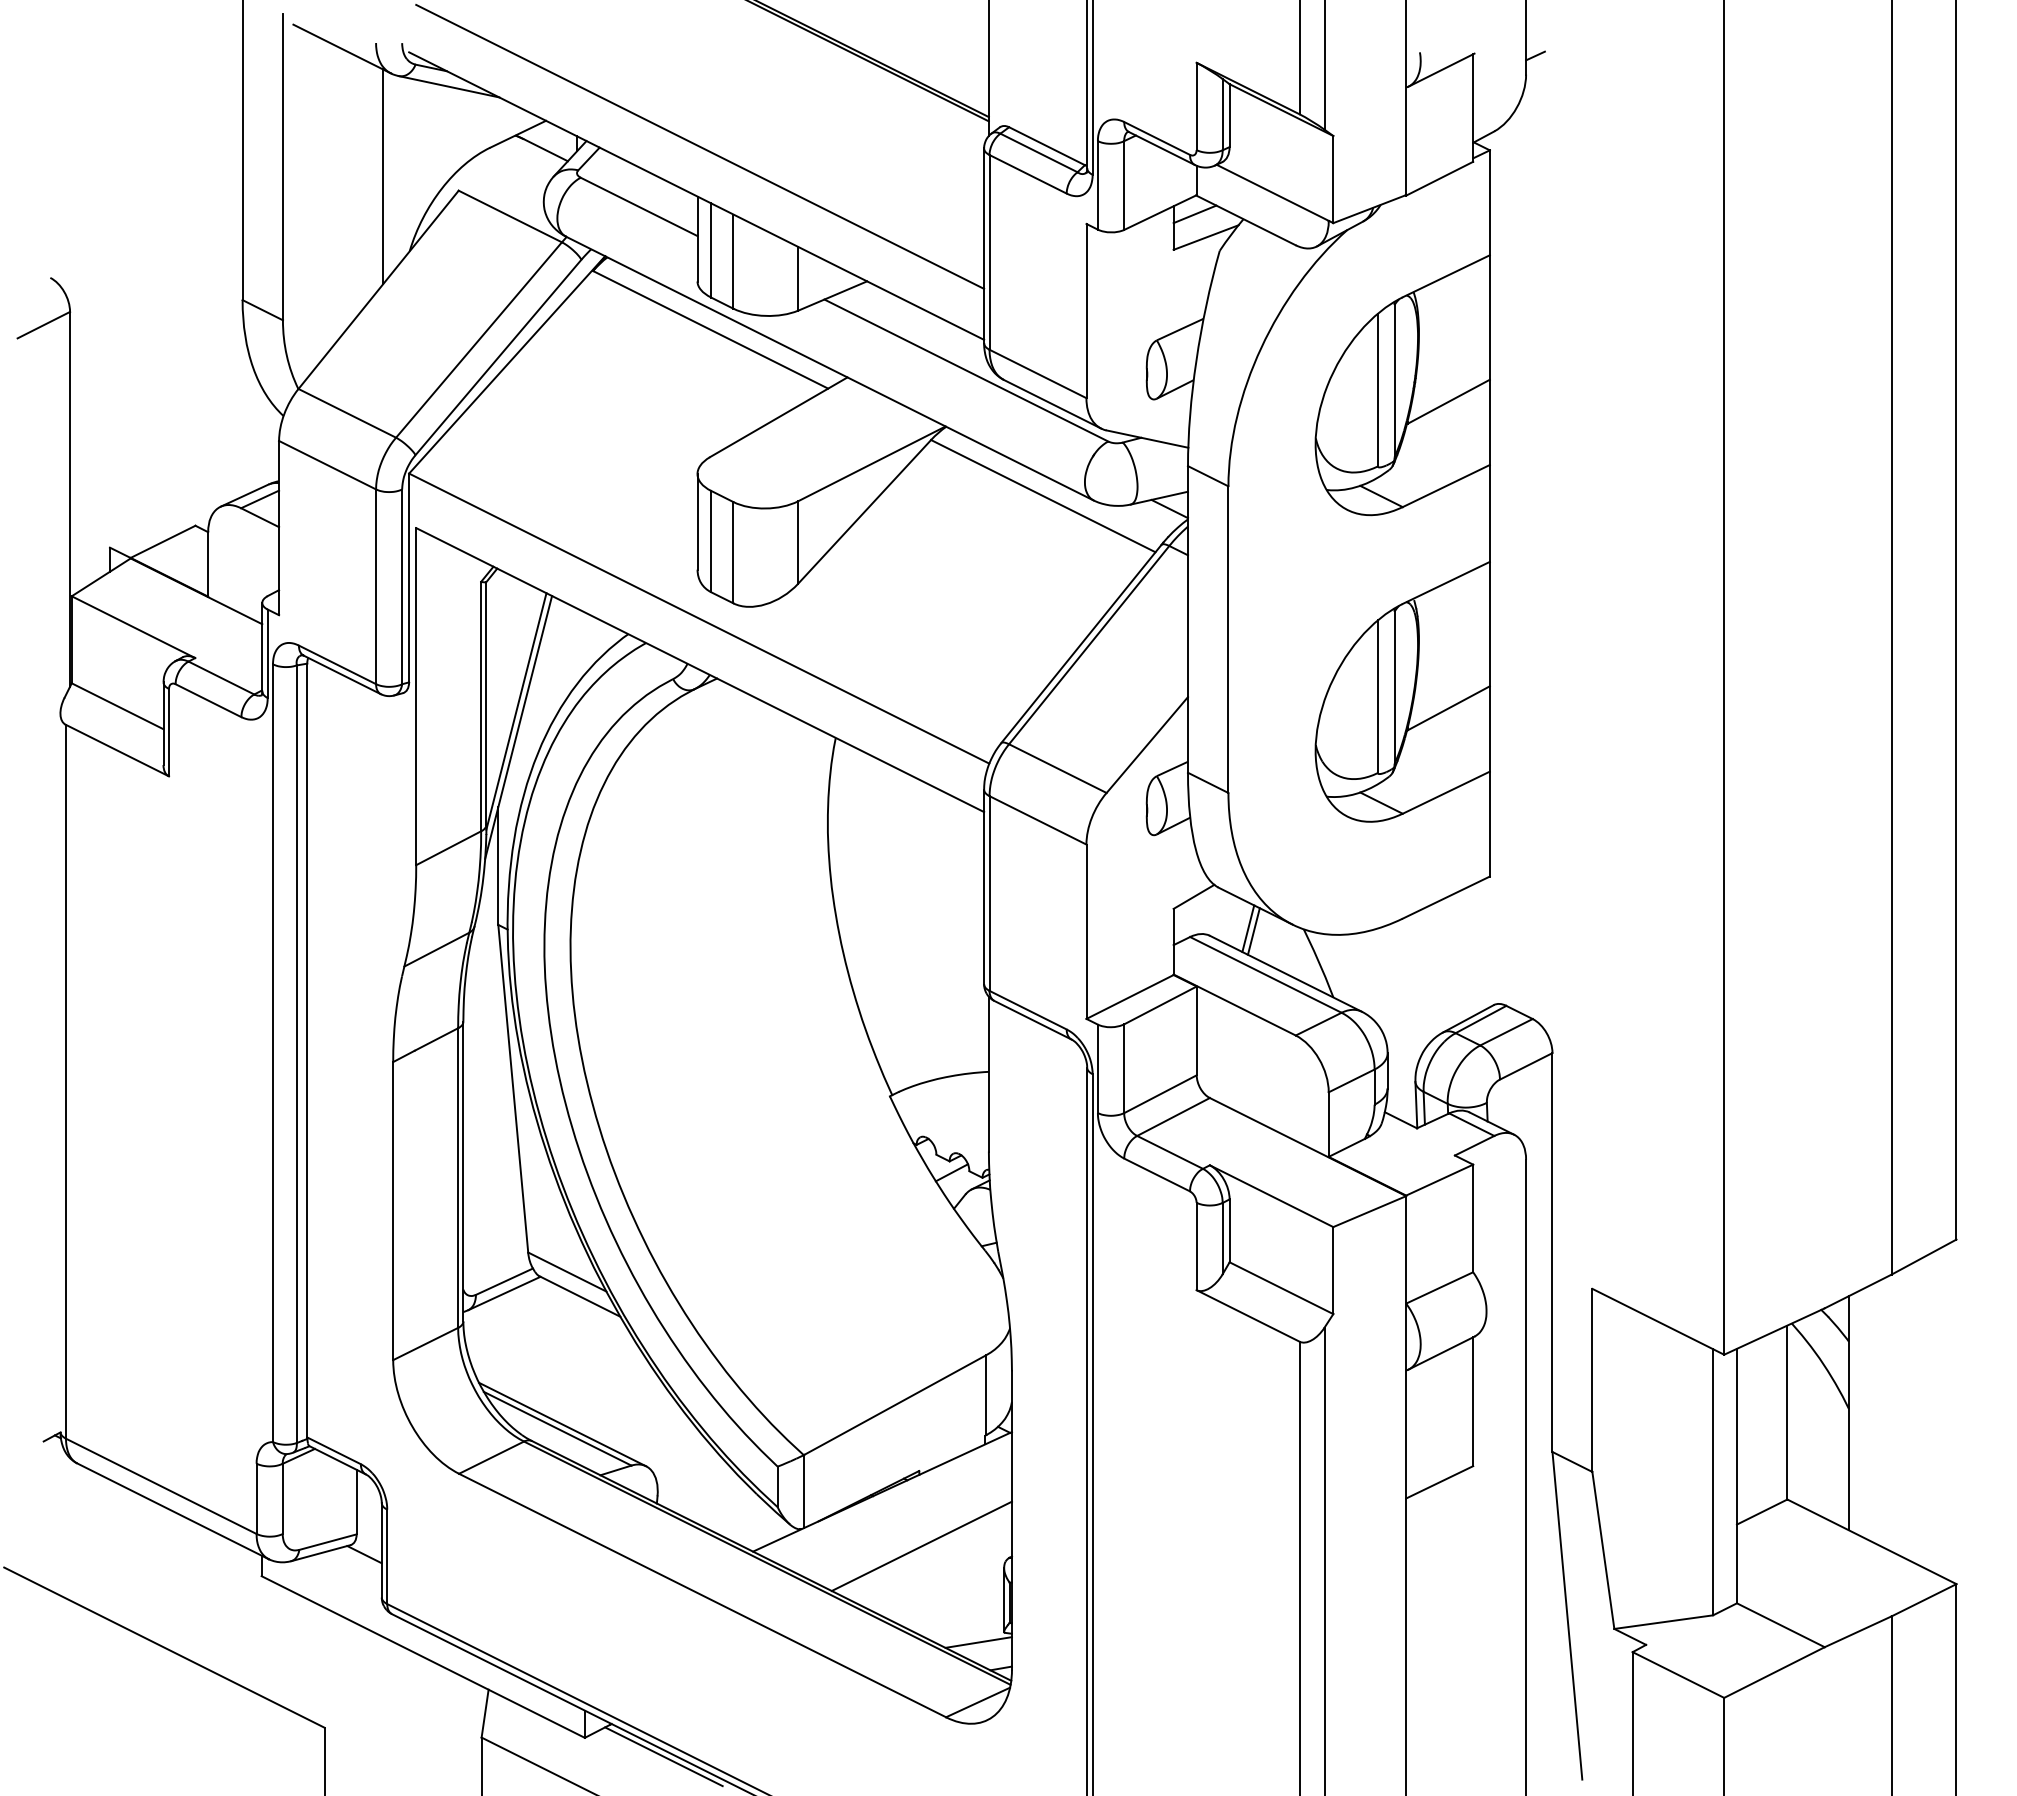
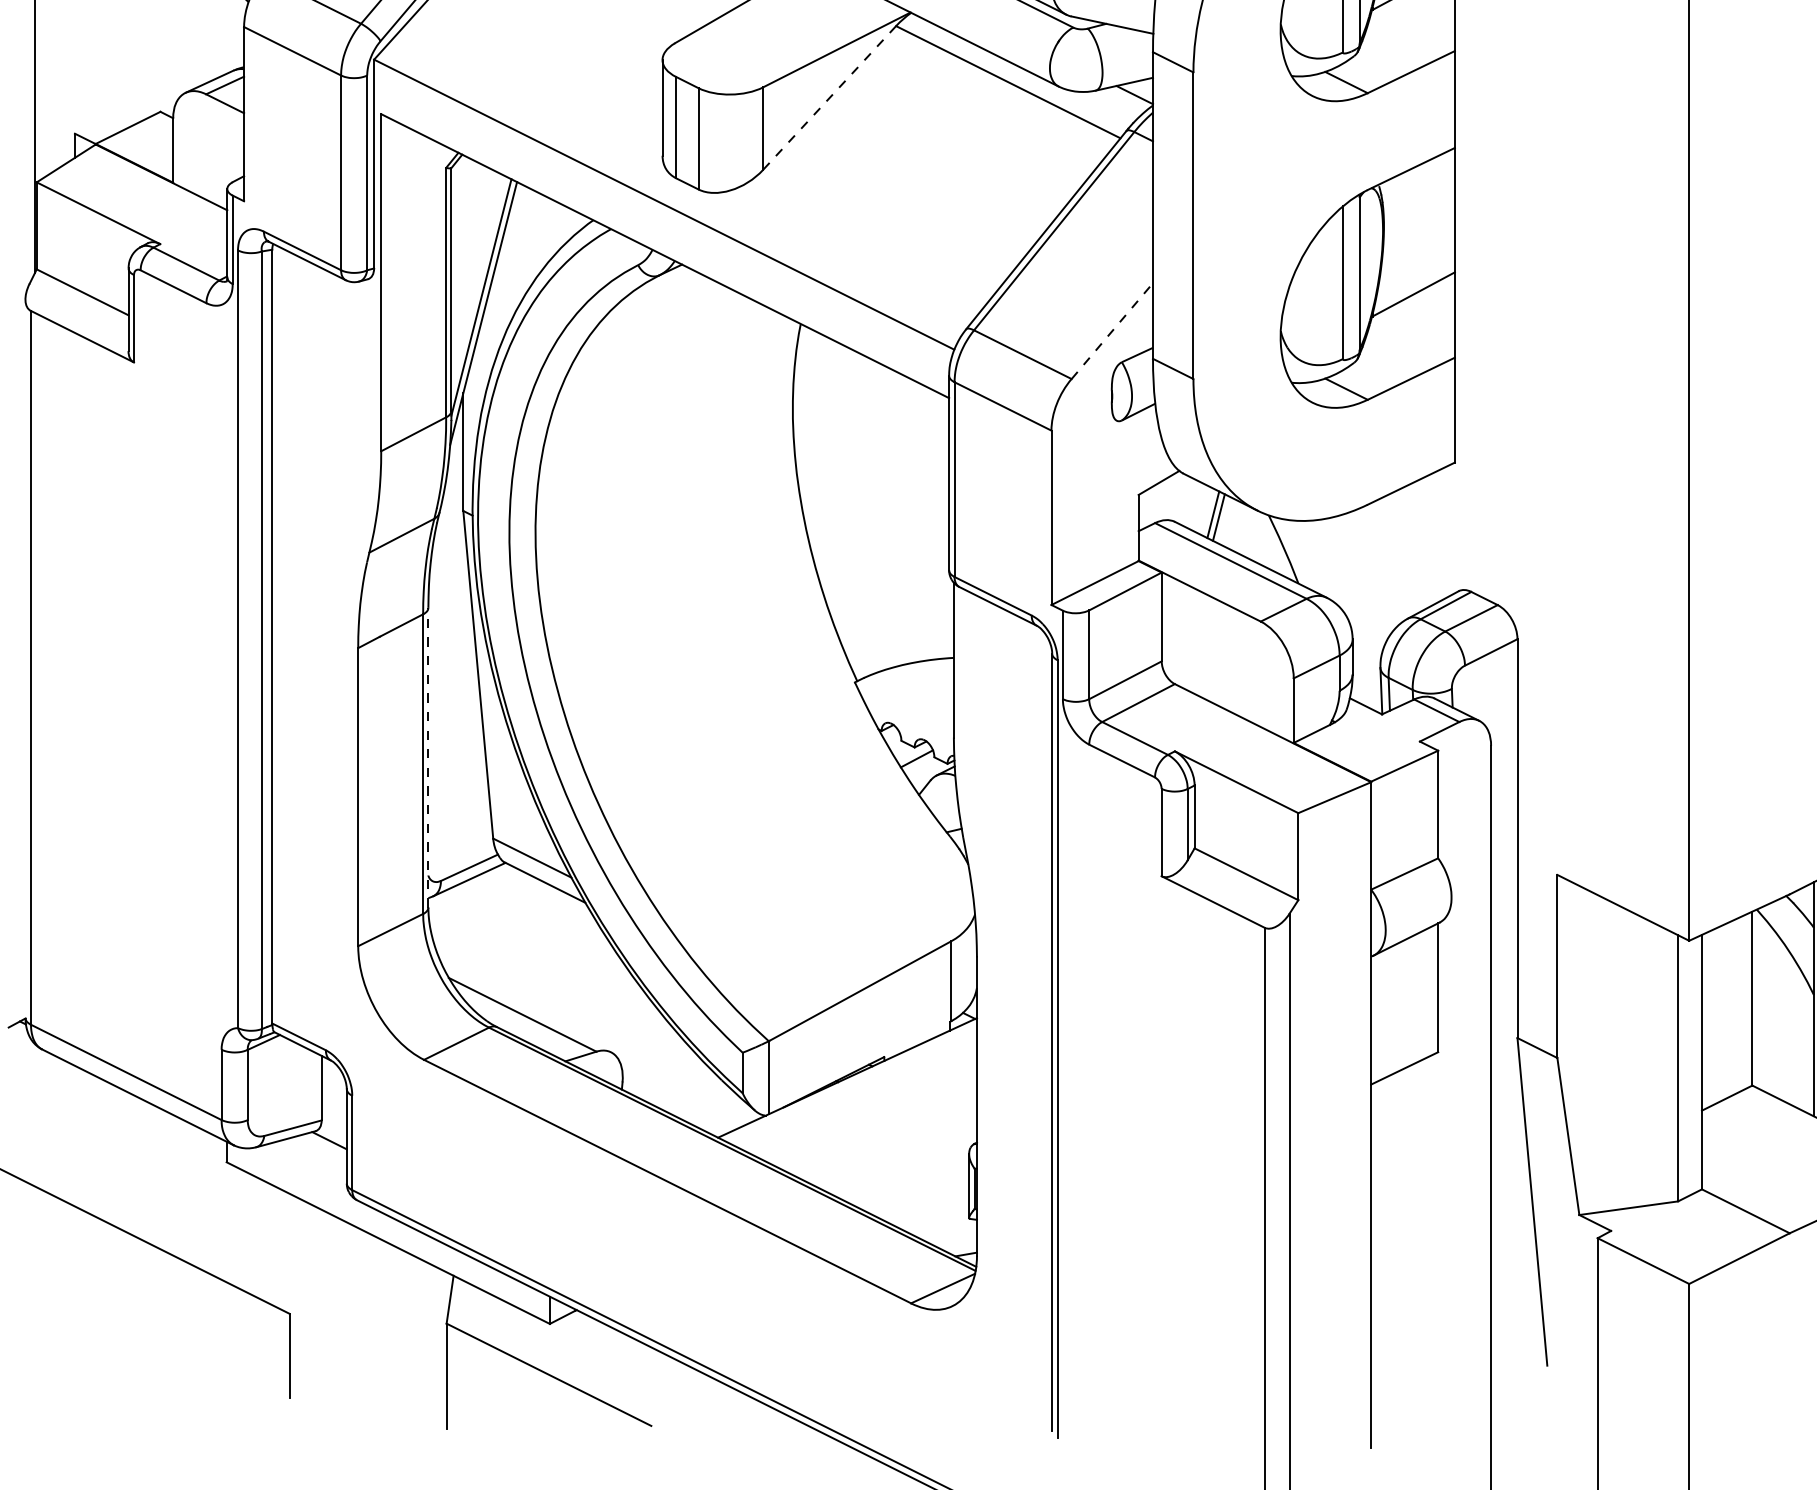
line: (864, 511) -> (829, 97), solid -> dashed
line: (1147, 745) -> (1112, 331), solid -> dashed
line: (463, 1171) -> (428, 757), solid -> dashed
line: (562, 1424) -> (527, 1010), removed
line: (921, 1546) -> (886, 1132), removed
line: (978, 1642) -> (943, 1228), removed
line: (663, 1756) -> (628, 1342), removed

